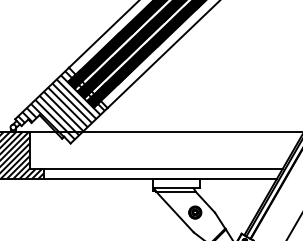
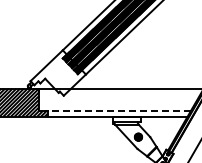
hatch: (61, 104) -> (58, 72), removed
line: (163, 169) -> (119, 111), solid -> dashed

